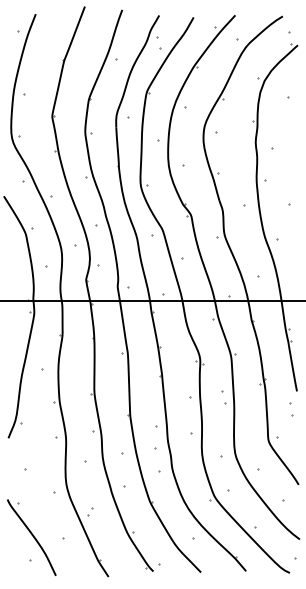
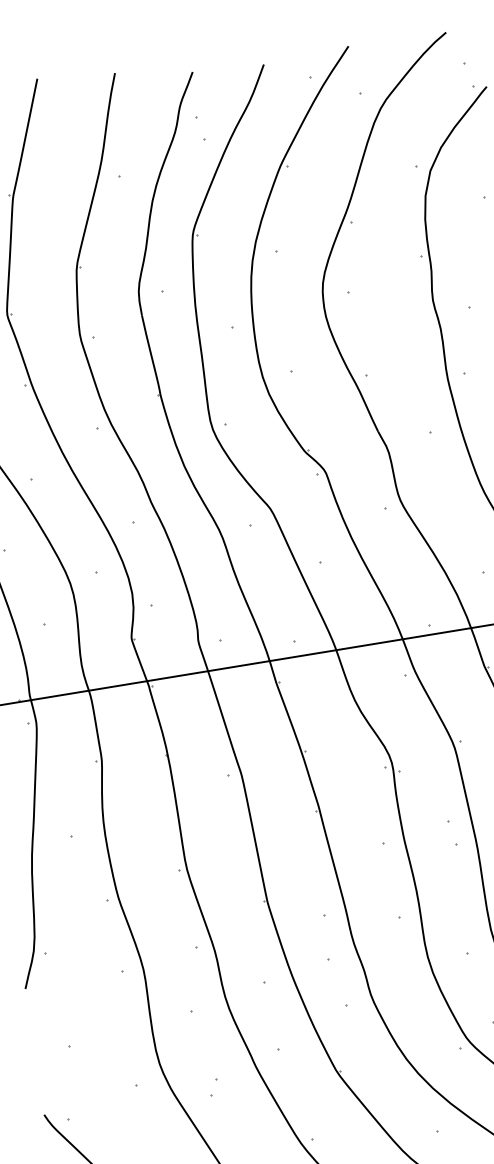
part: (90, 511) -> (214, 1086), moved

